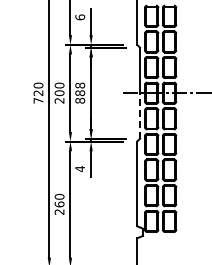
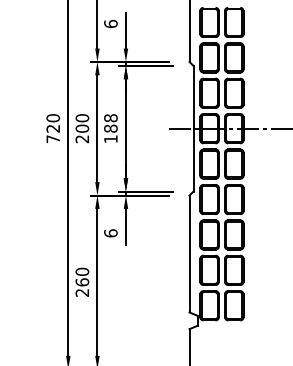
text: (80, 100) -> (111, 138), 888 -> 188
line: (140, 115) -> (194, 159), dashed -> solid
text: (80, 168) -> (111, 232), 4 -> 6

